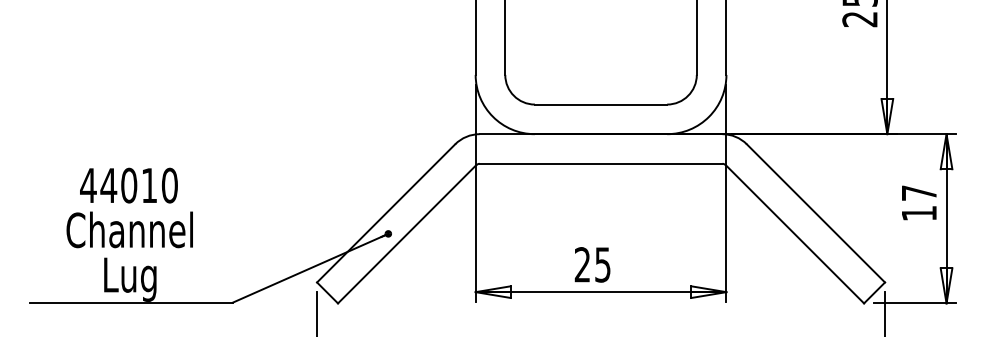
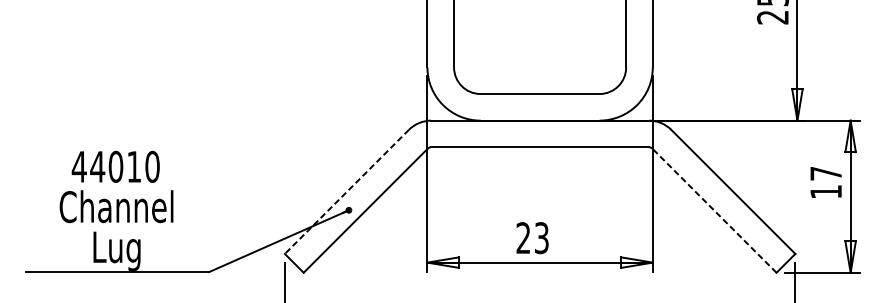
line: (386, 213) -> (347, 191), solid -> dashed
line: (795, 234) -> (714, 210), solid -> dashed
text: (602, 264) -> (541, 237), 25 -> 23

